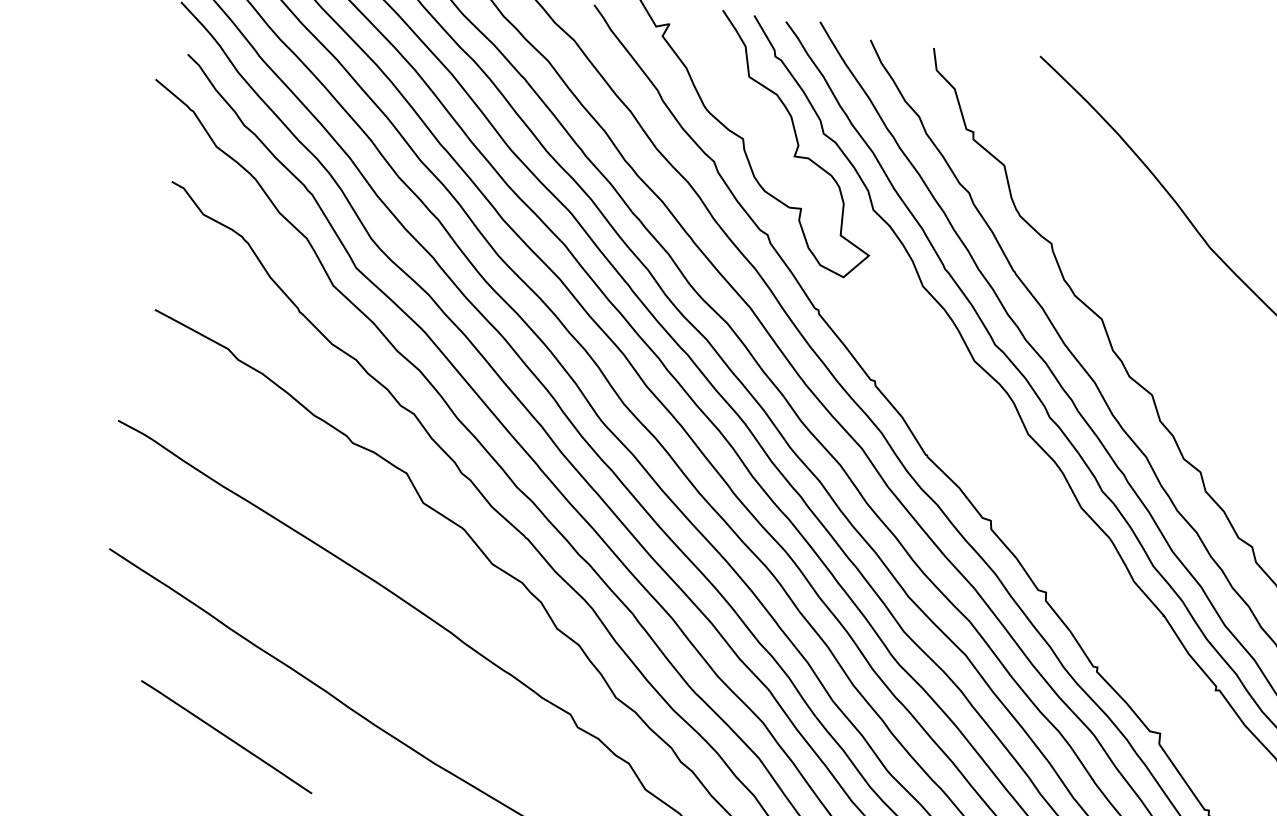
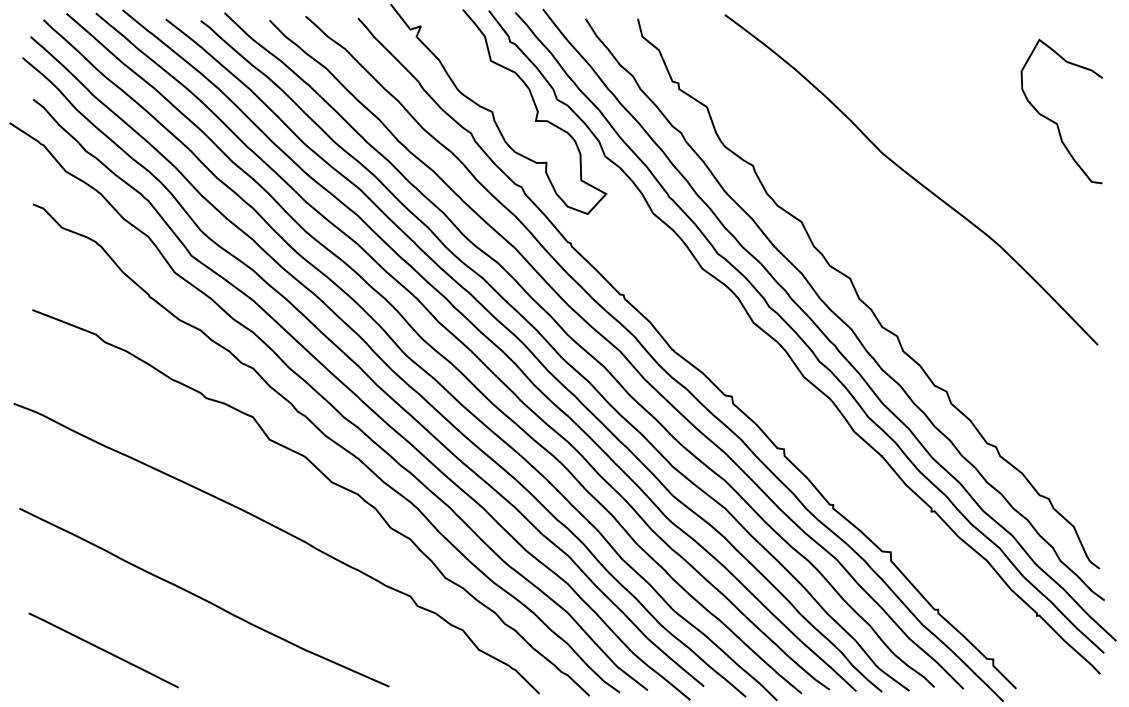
line: (226, 737) -> (103, 650), moved

